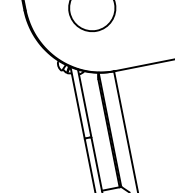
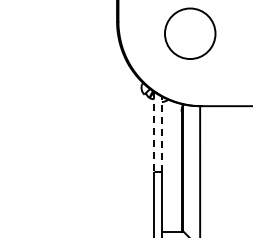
line: (77, 103) -> (154, 132), solid -> dashed
line: (84, 103) -> (161, 134), solid -> dashed

